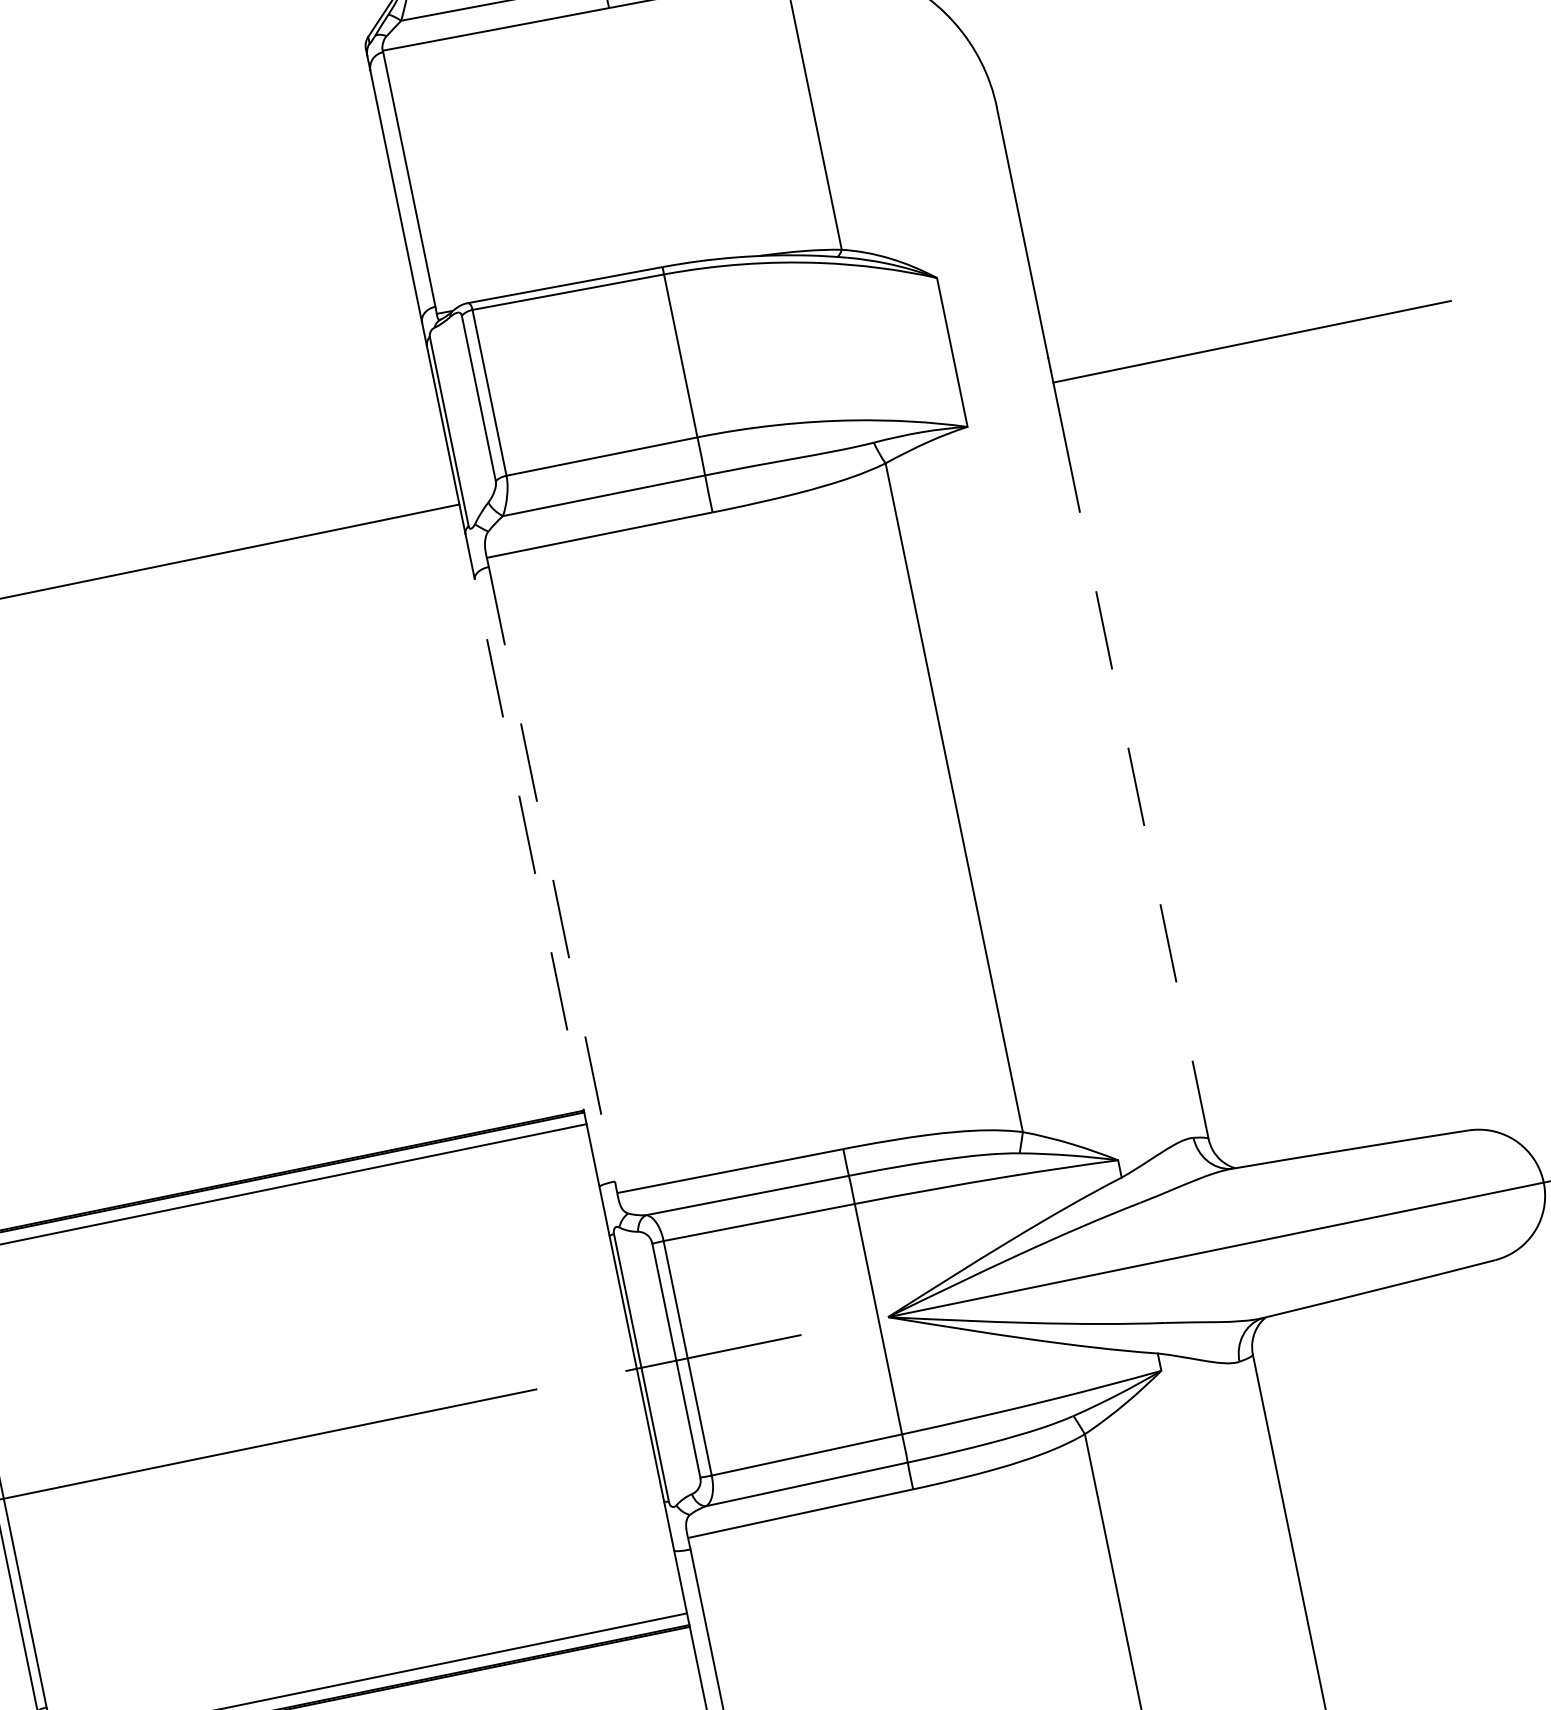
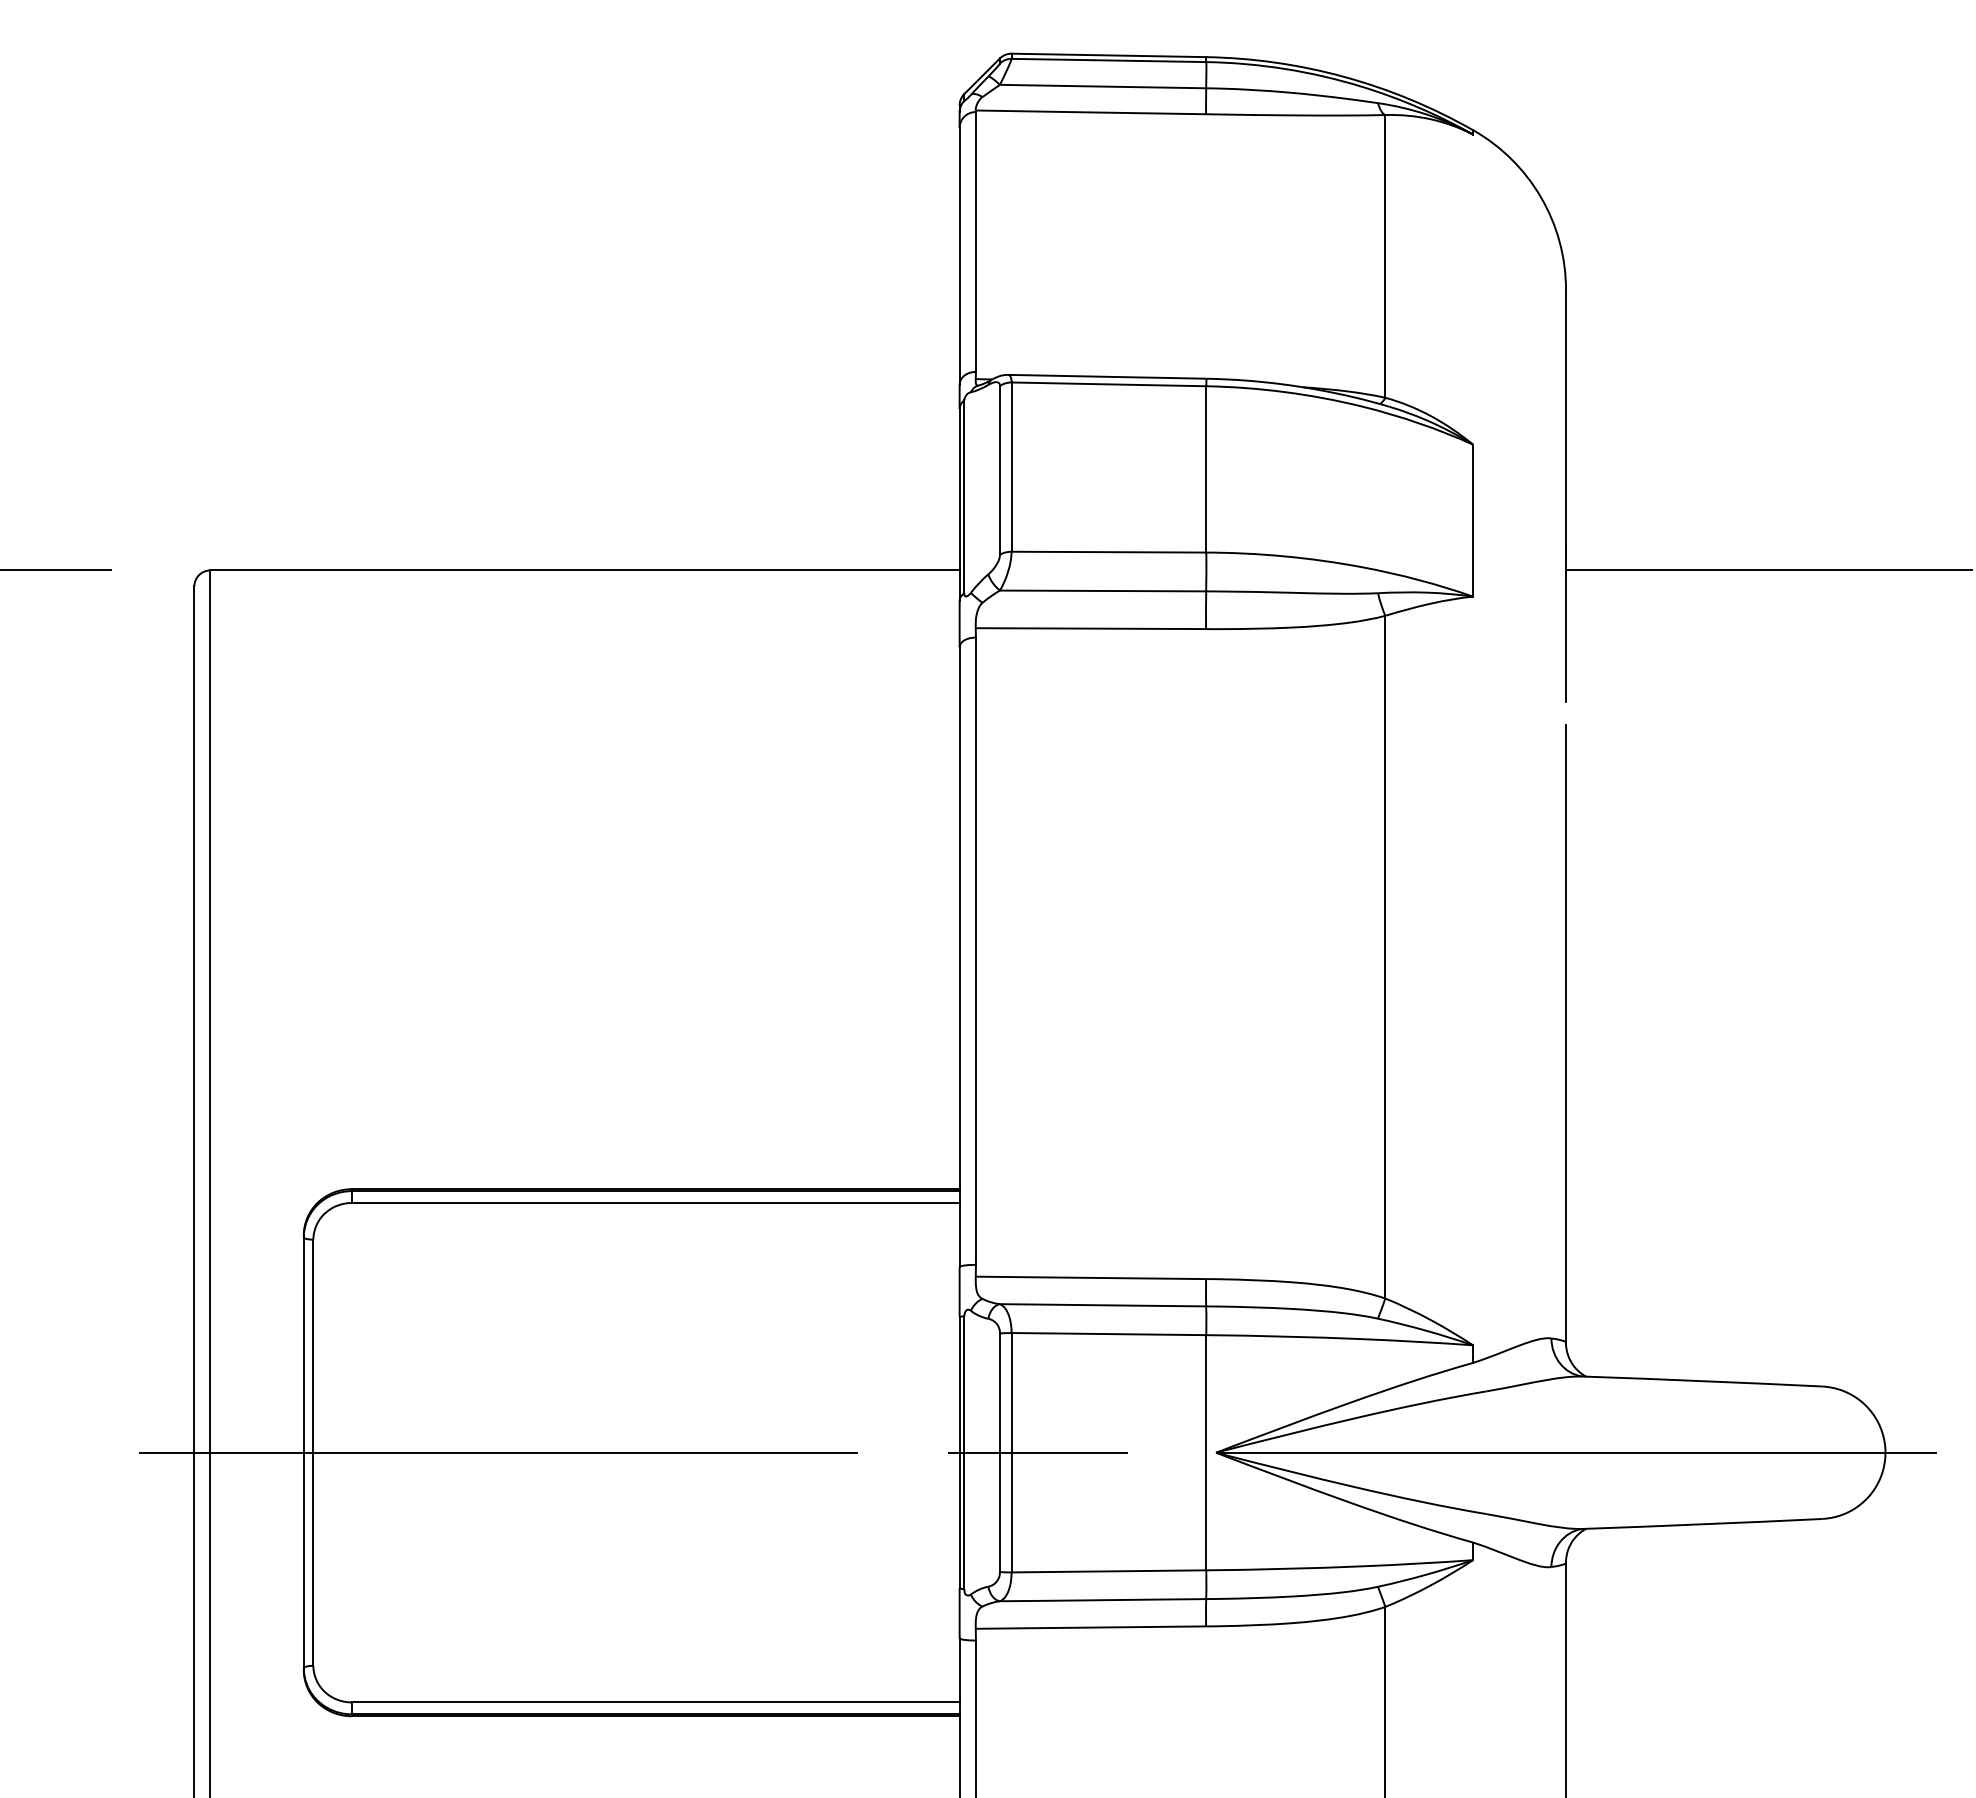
line: (1146, 836) -> (1565, 1033), dashed -> solid
line: (551, 874) -> (975, 951), dashed -> solid
line: (537, 883) -> (959, 957), dashed -> solid

